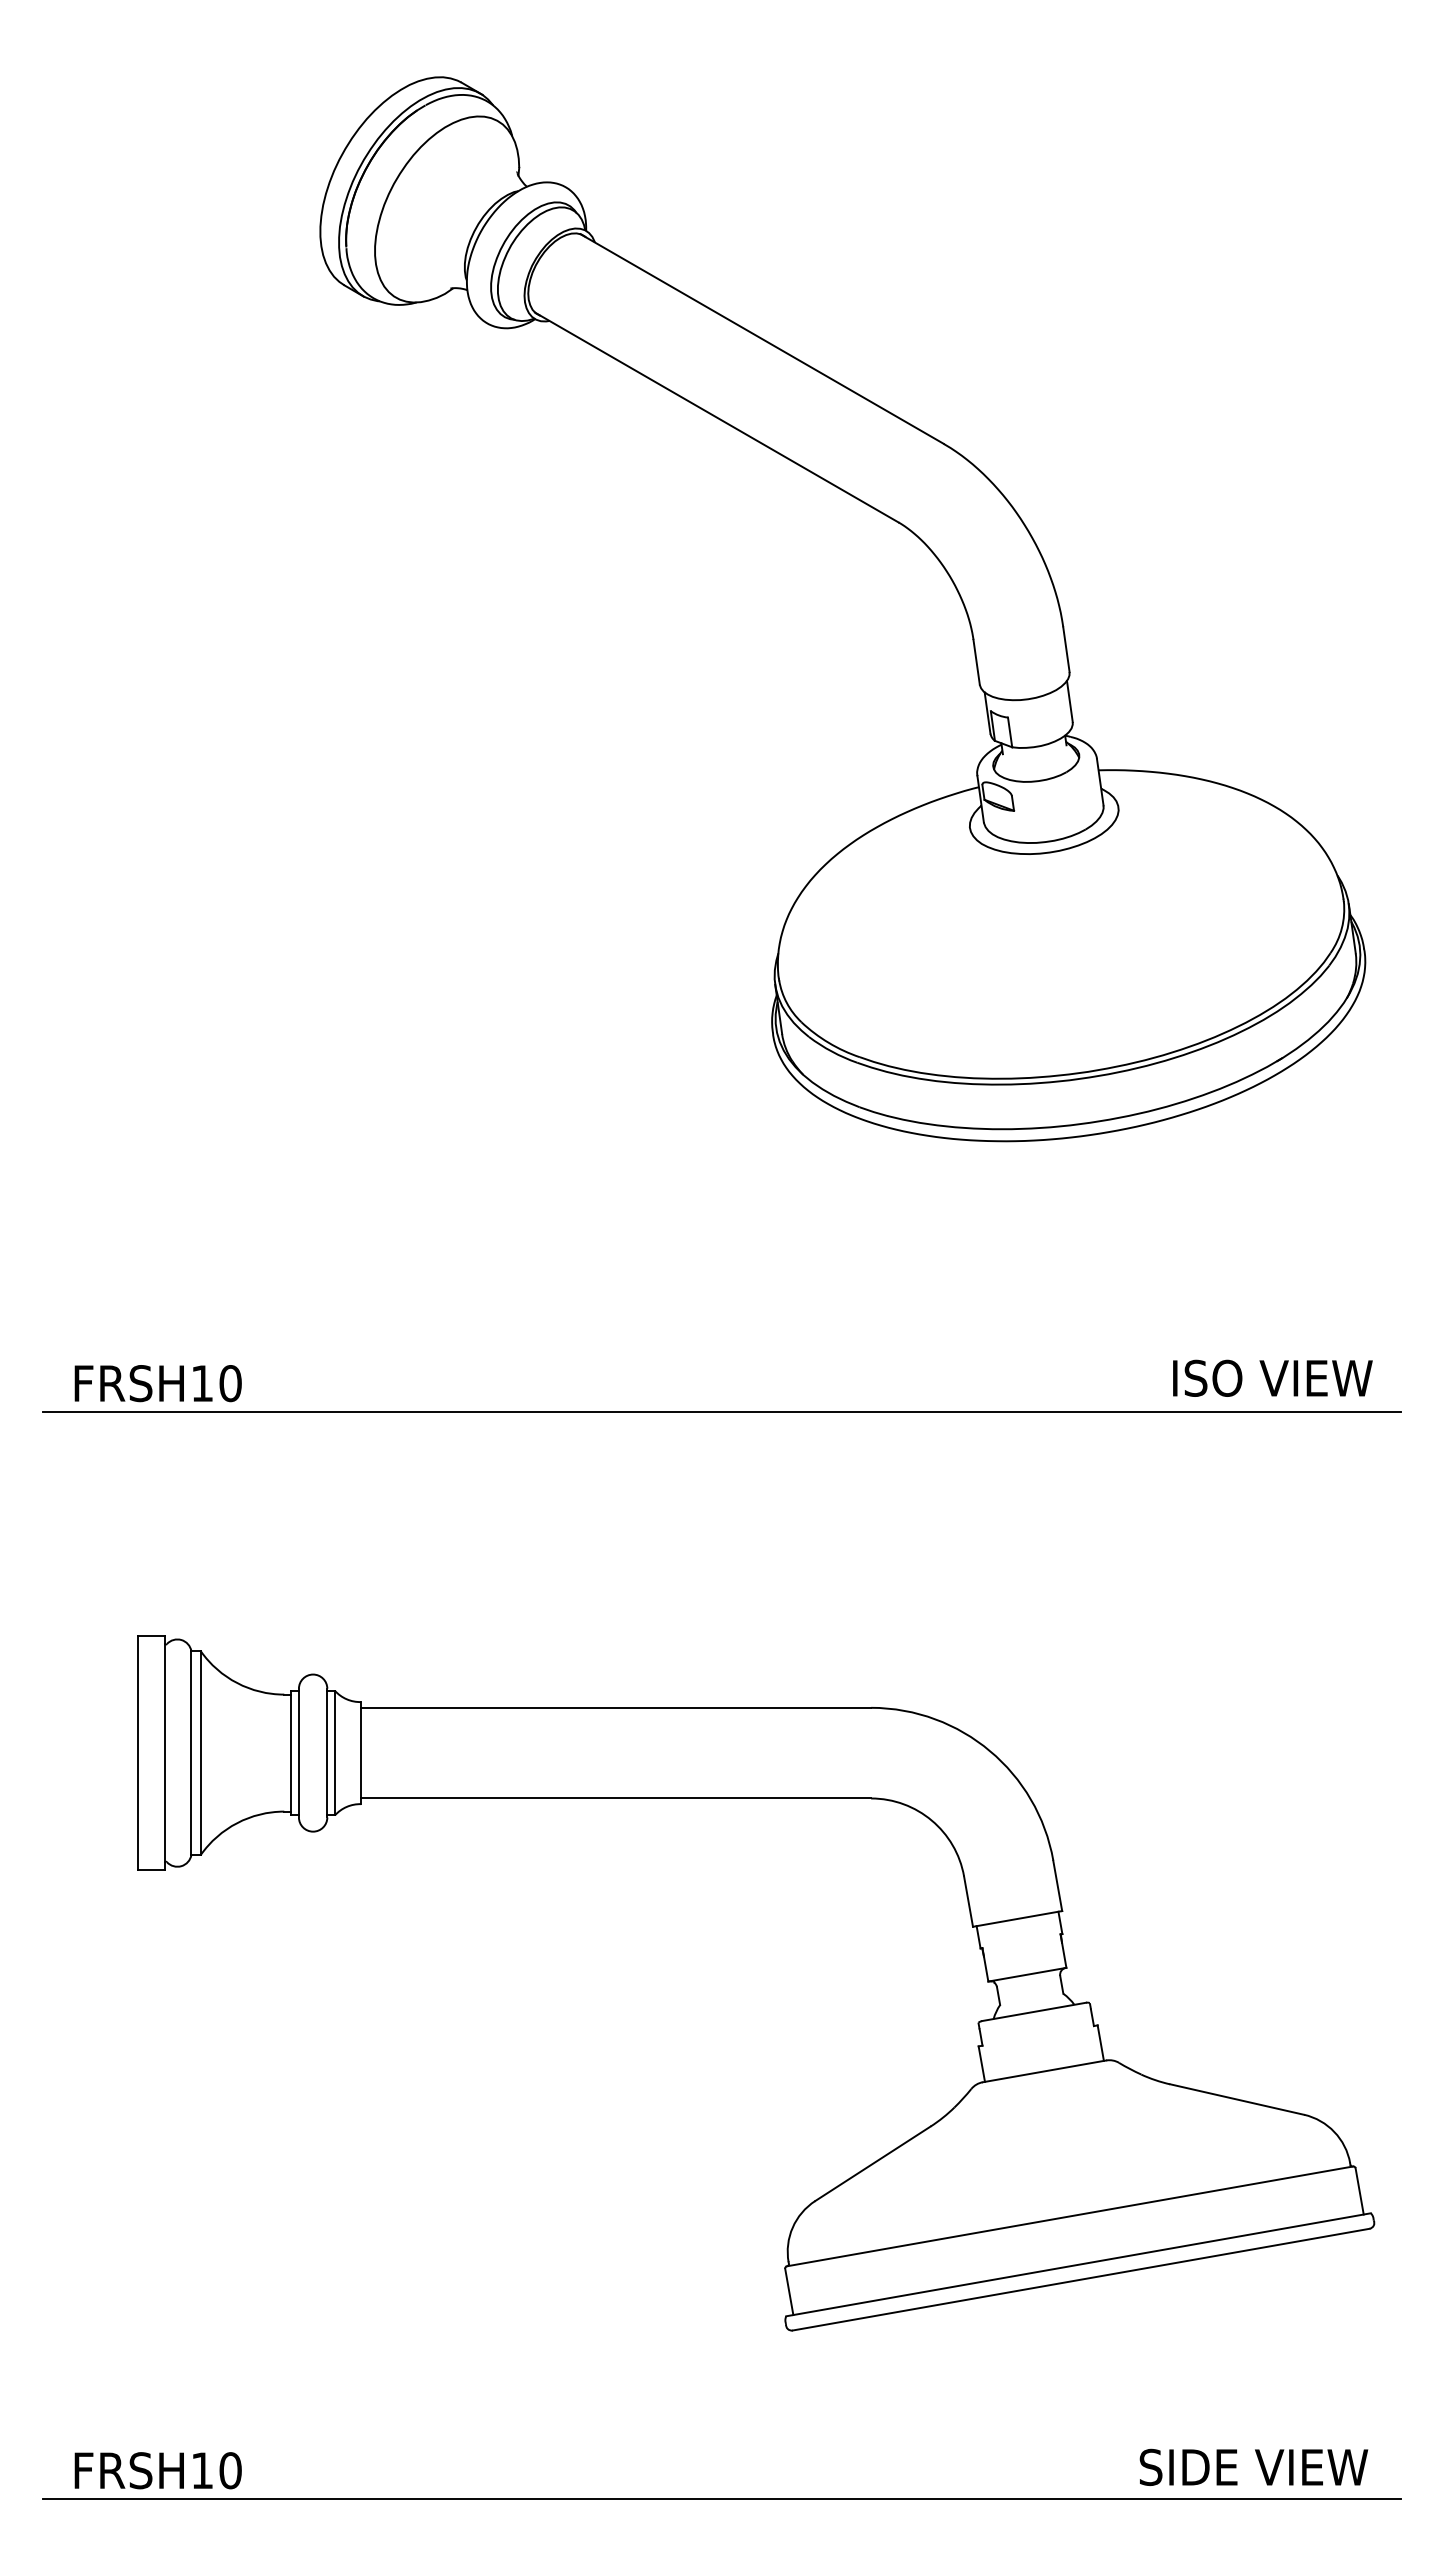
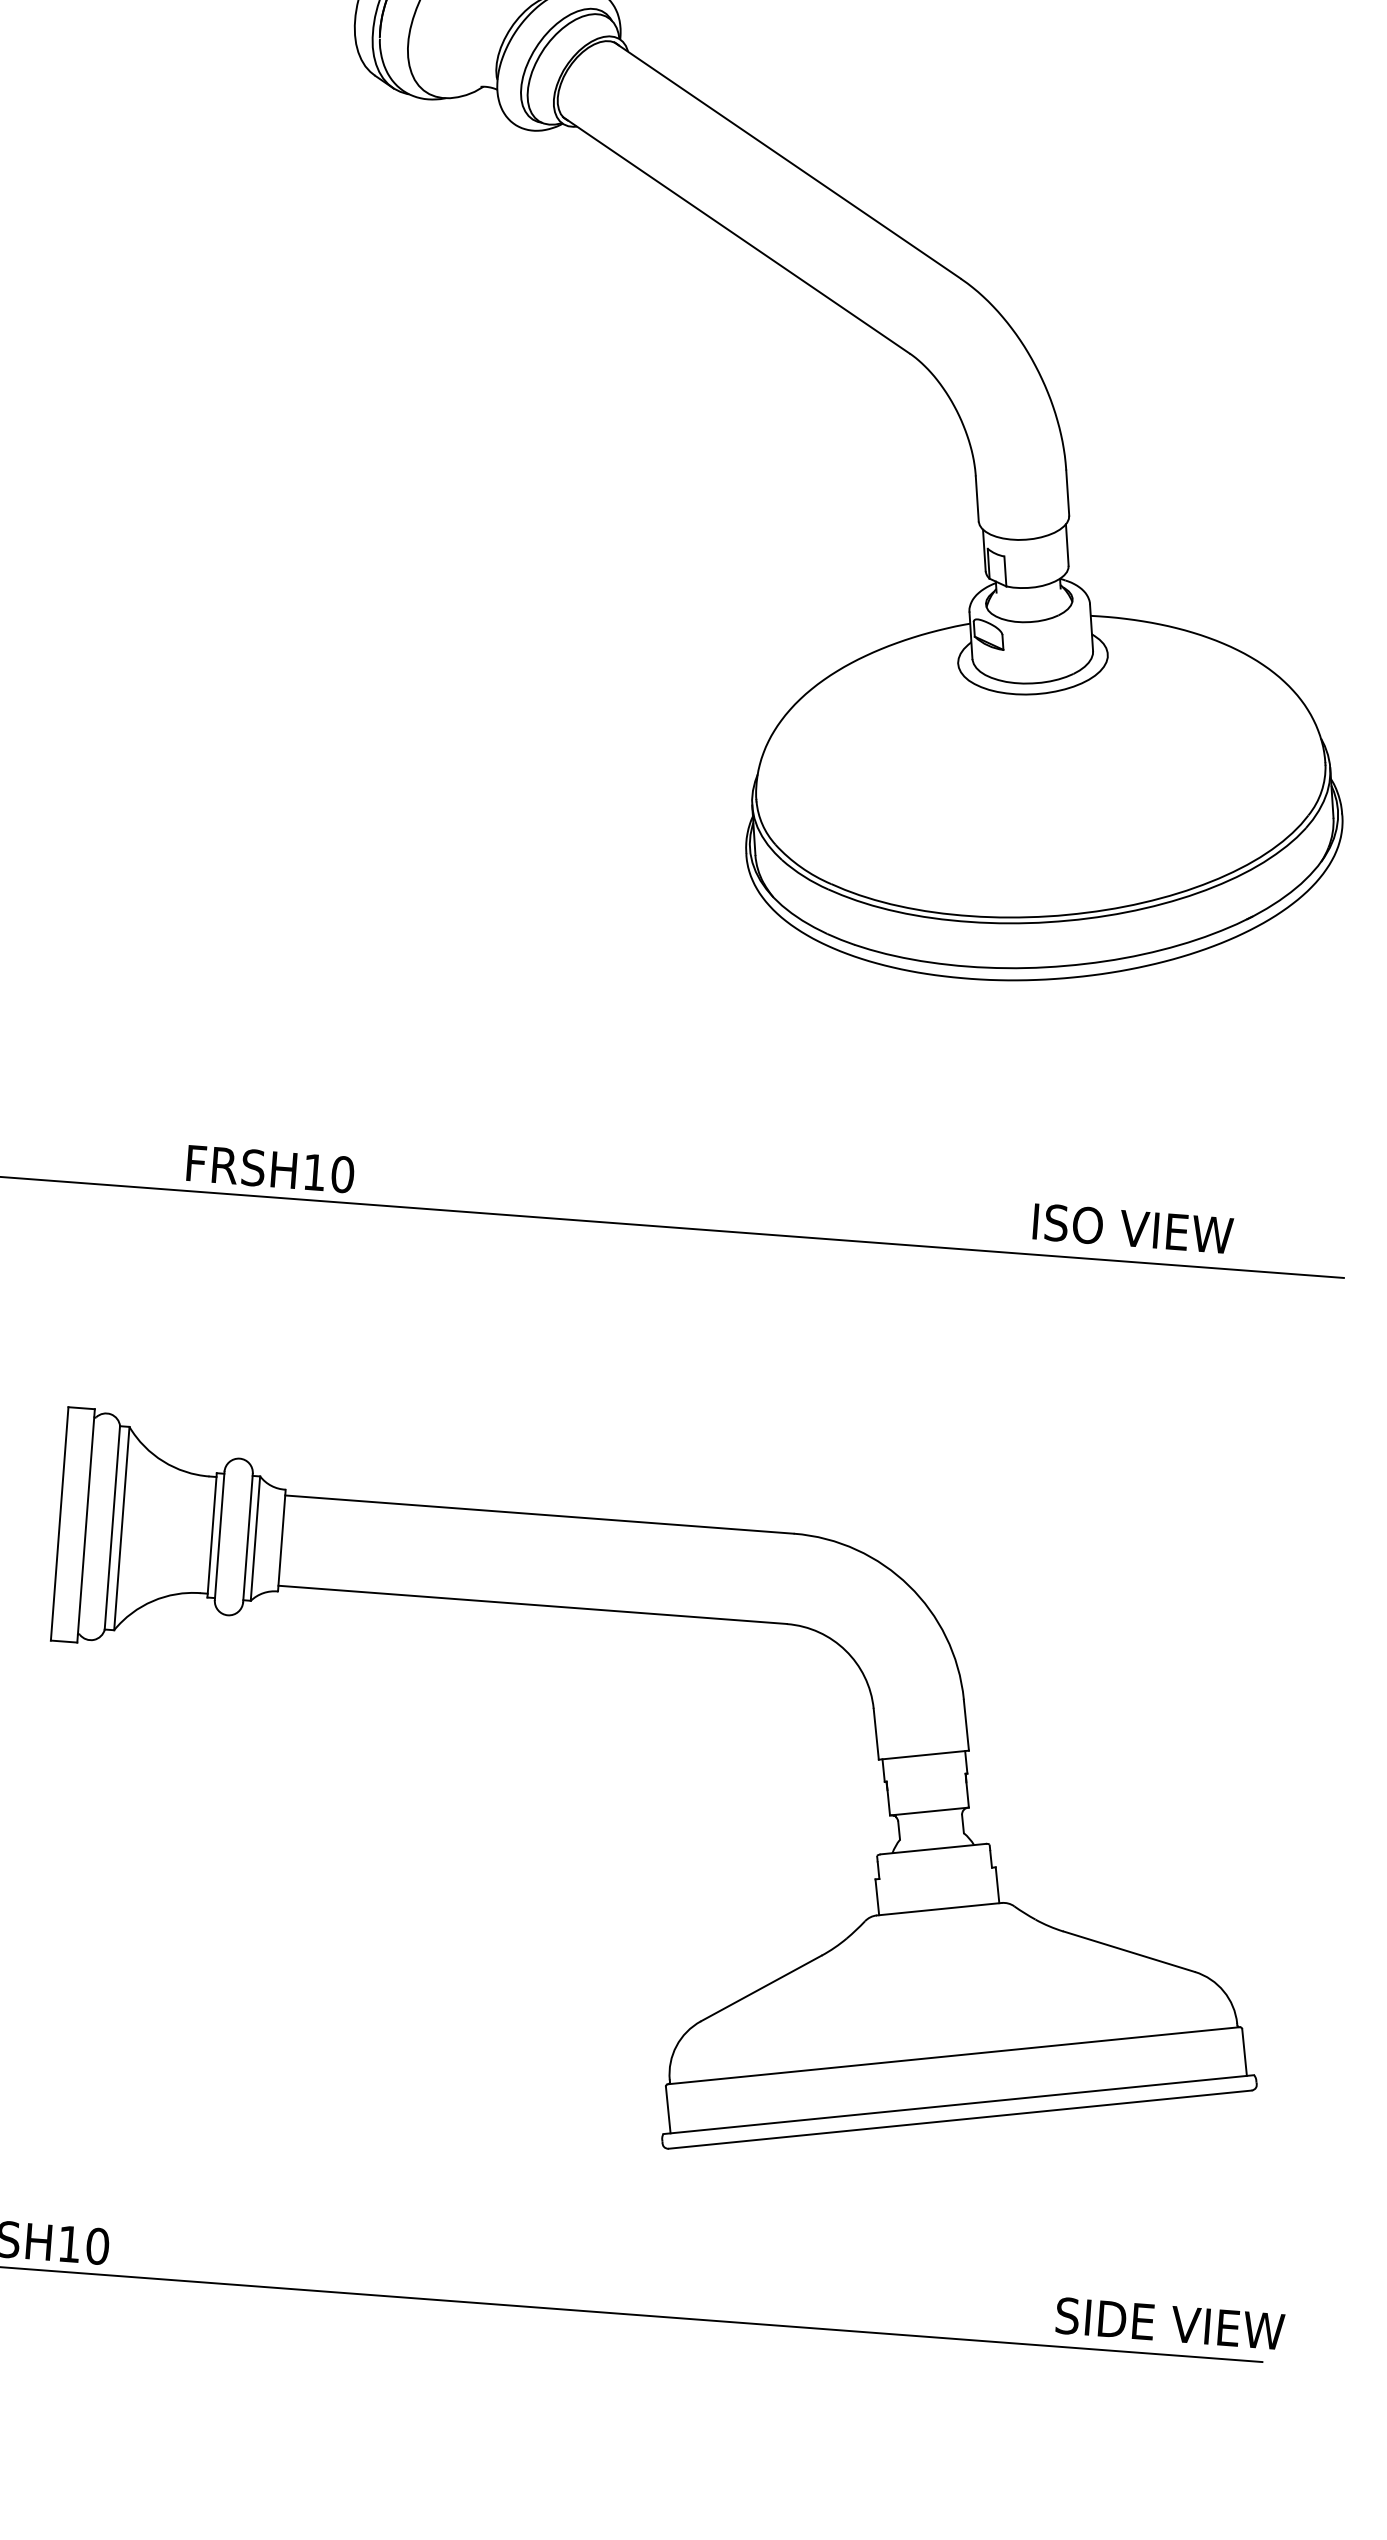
text: (1272, 1377) -> (1132, 1227), moved
text: (157, 1383) -> (269, 1169), moved
text: (1253, 2466) -> (1169, 2322), moved

